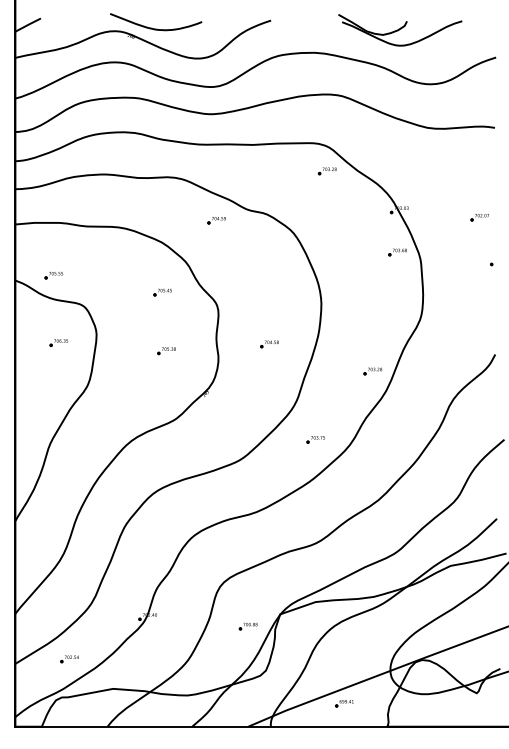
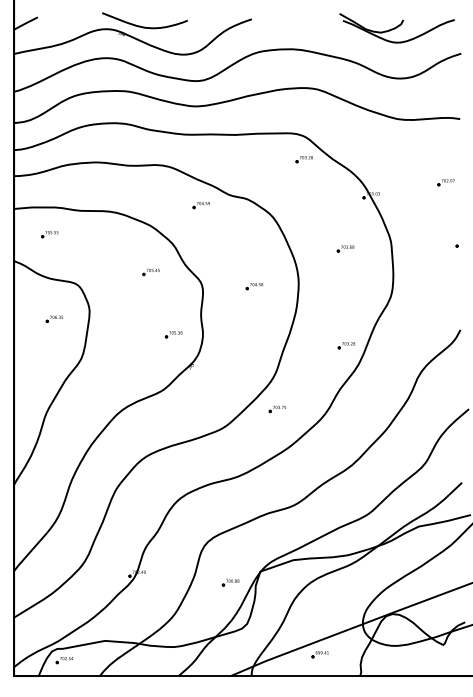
part: (399, 30) -> (396, 28), moved
part: (479, 217) -> (445, 182), moved
part: (397, 251) -> (345, 248), moved
part: (53, 275) -> (49, 234), moved
part: (269, 344) -> (254, 286), moved
part: (166, 350) -> (173, 334), moved
part: (314, 440) -> (276, 409), moved
part: (68, 659) -> (63, 660), moved

